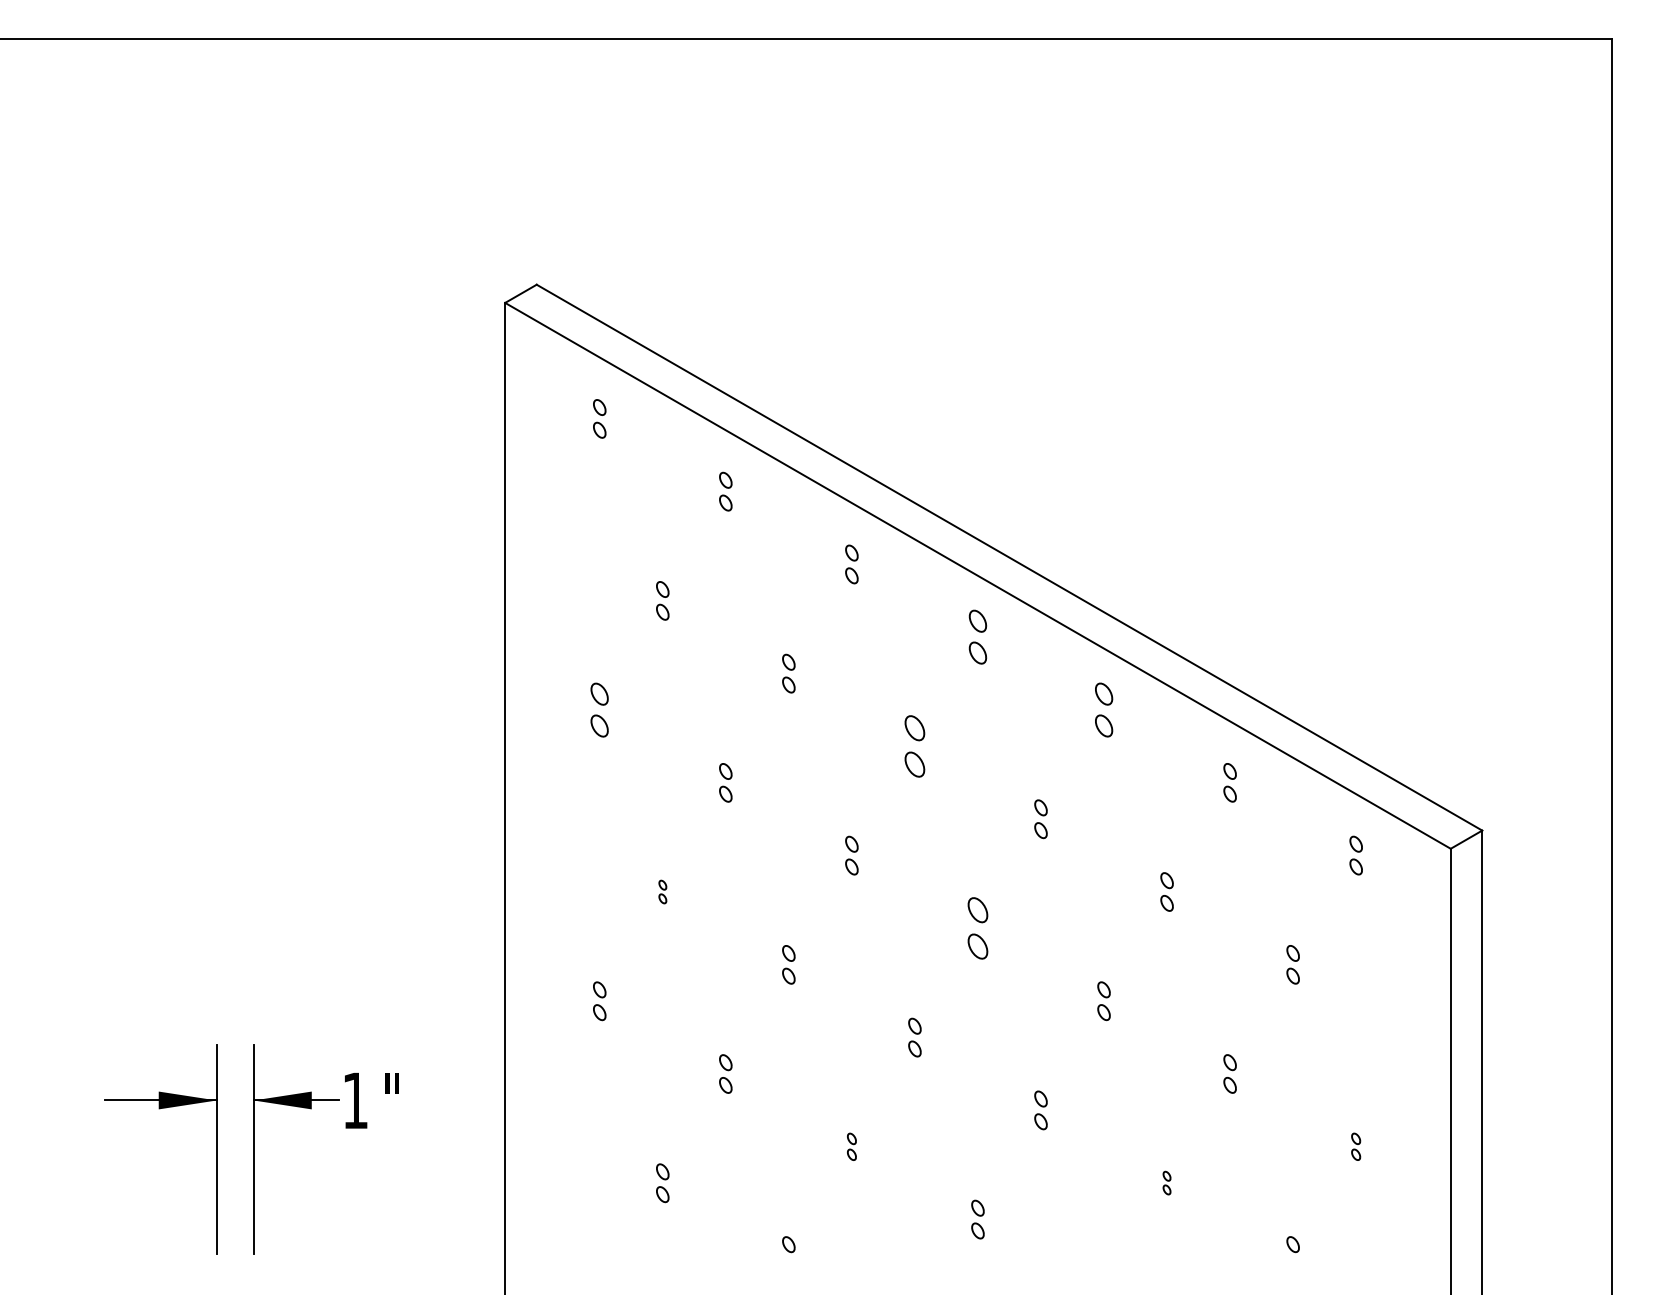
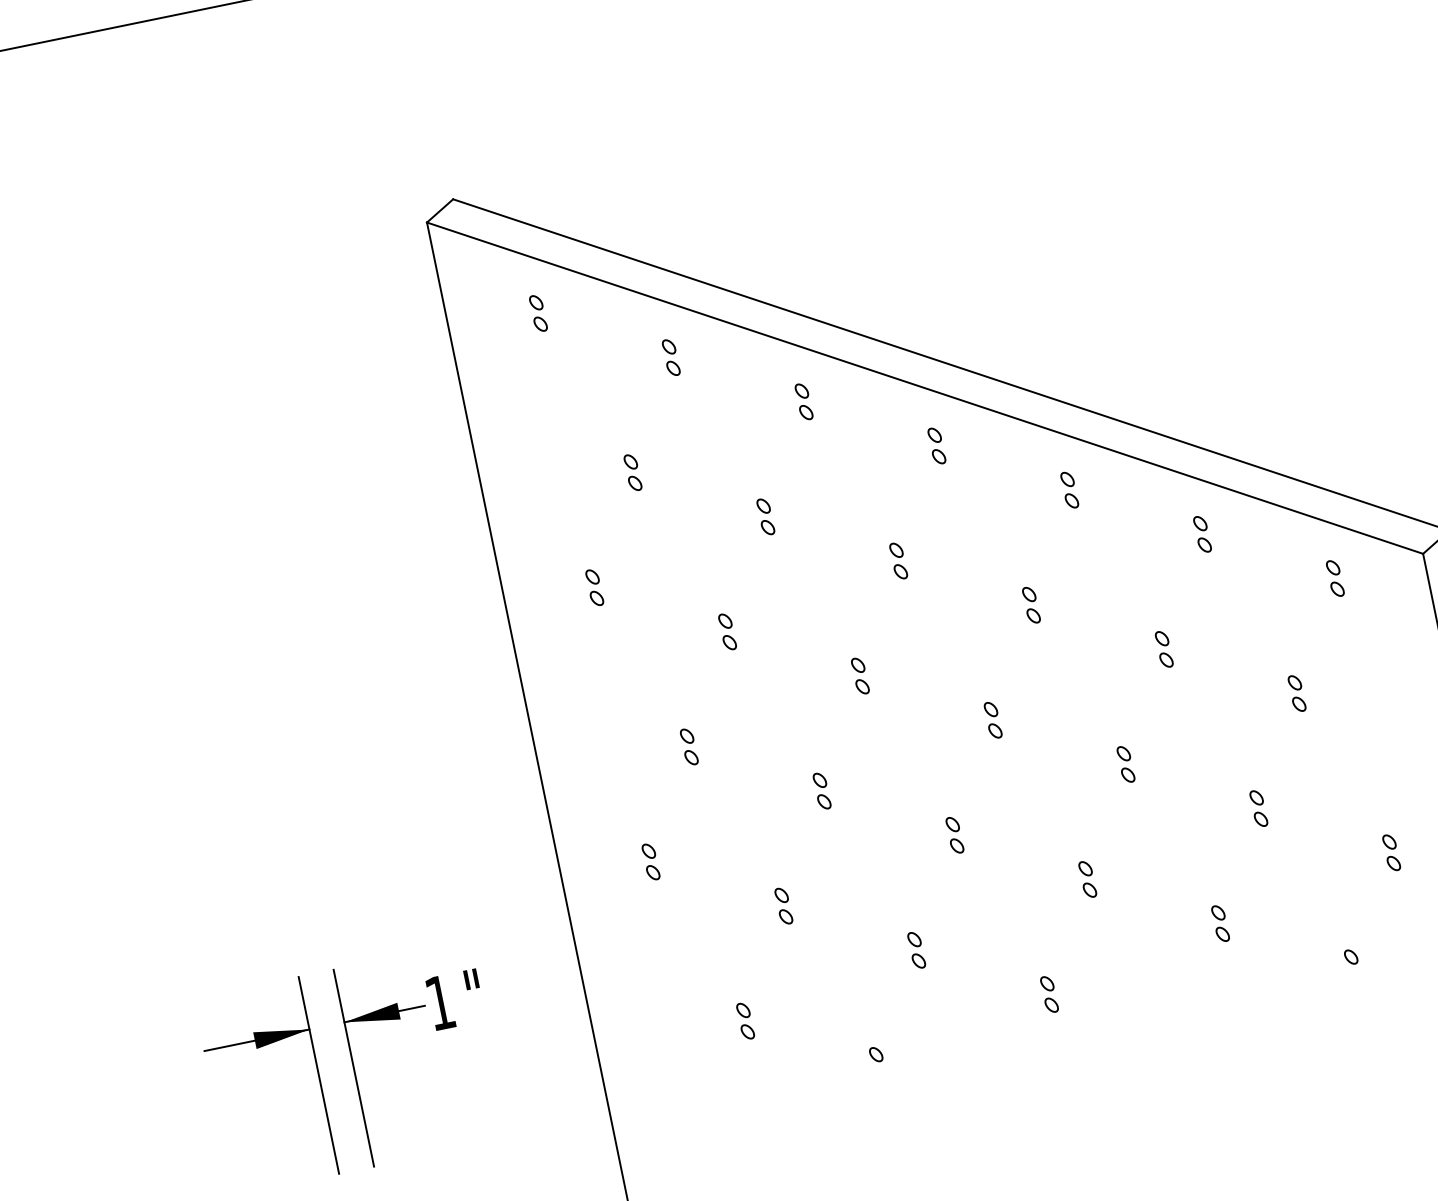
part: (977, 637) -> (936, 446), size x0.71
part: (599, 709) -> (594, 587), size x0.71
part: (1103, 709) -> (1069, 489), size x0.71
part: (914, 746) -> (898, 561), size x0.62
part: (662, 891) -> (688, 746), size x1.67
part: (977, 928) -> (992, 720), size x0.62
part: (851, 1146) -> (916, 950), size x1.43
part: (1355, 1146) -> (1390, 852), size x1.43
part: (1166, 1182) -> (1219, 923), size x1.67

